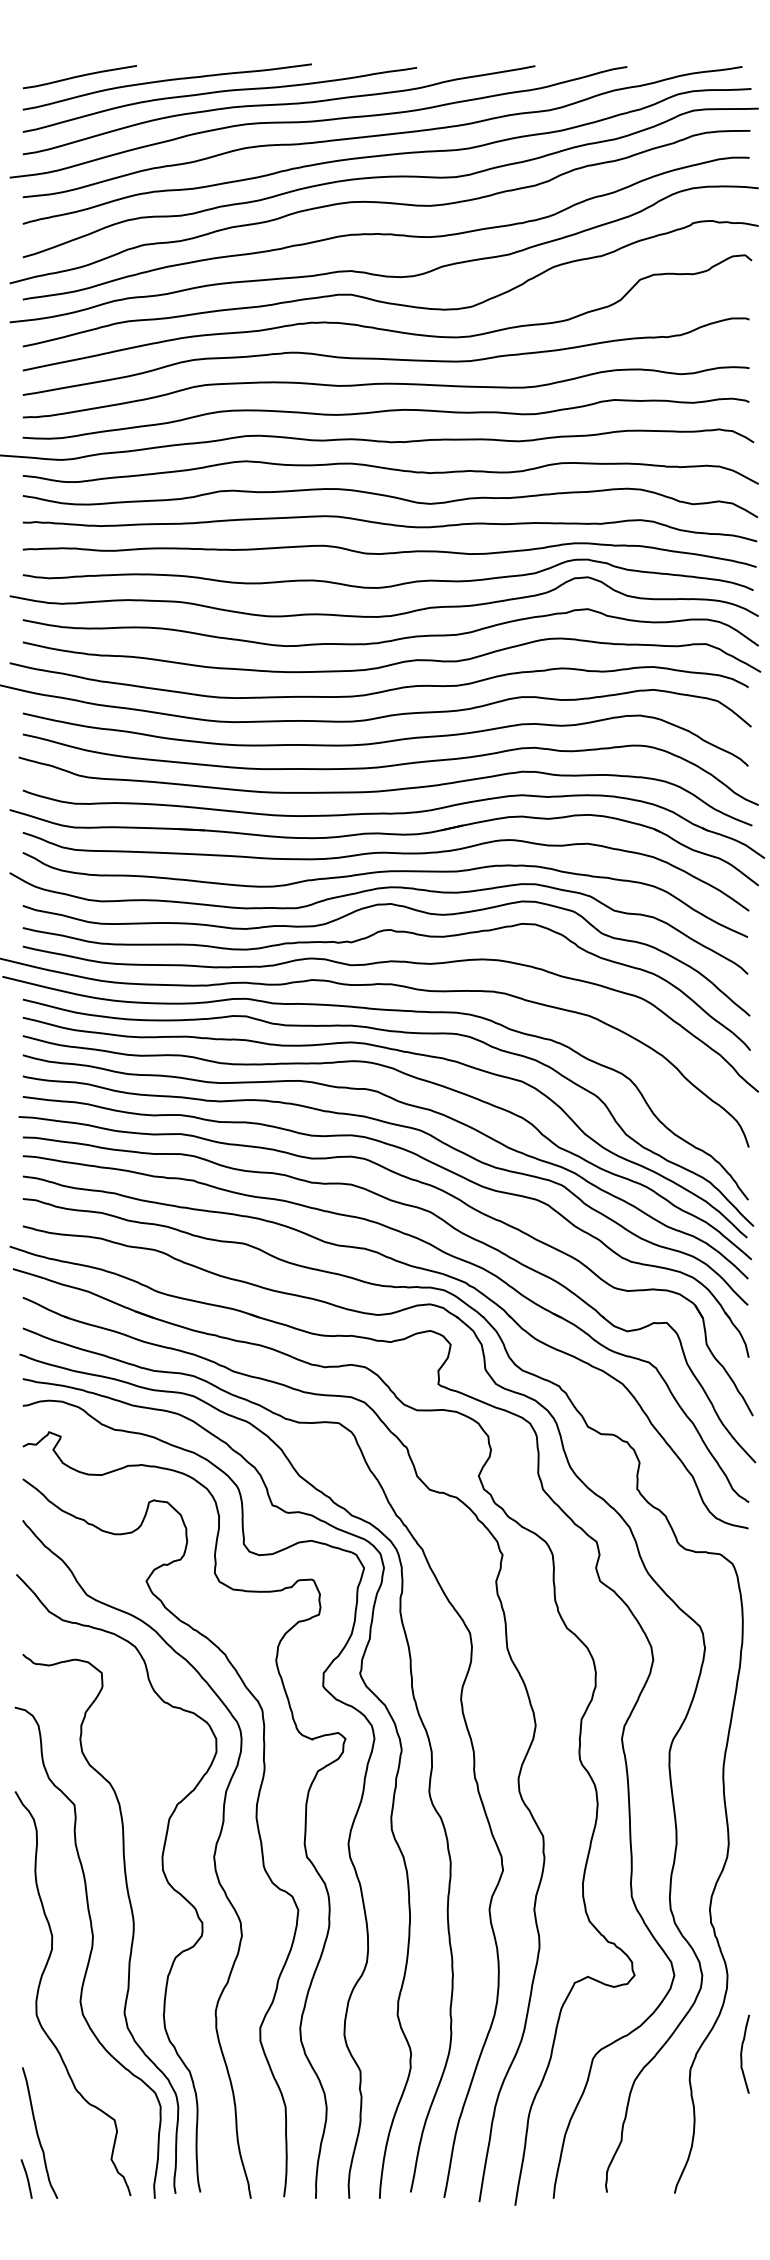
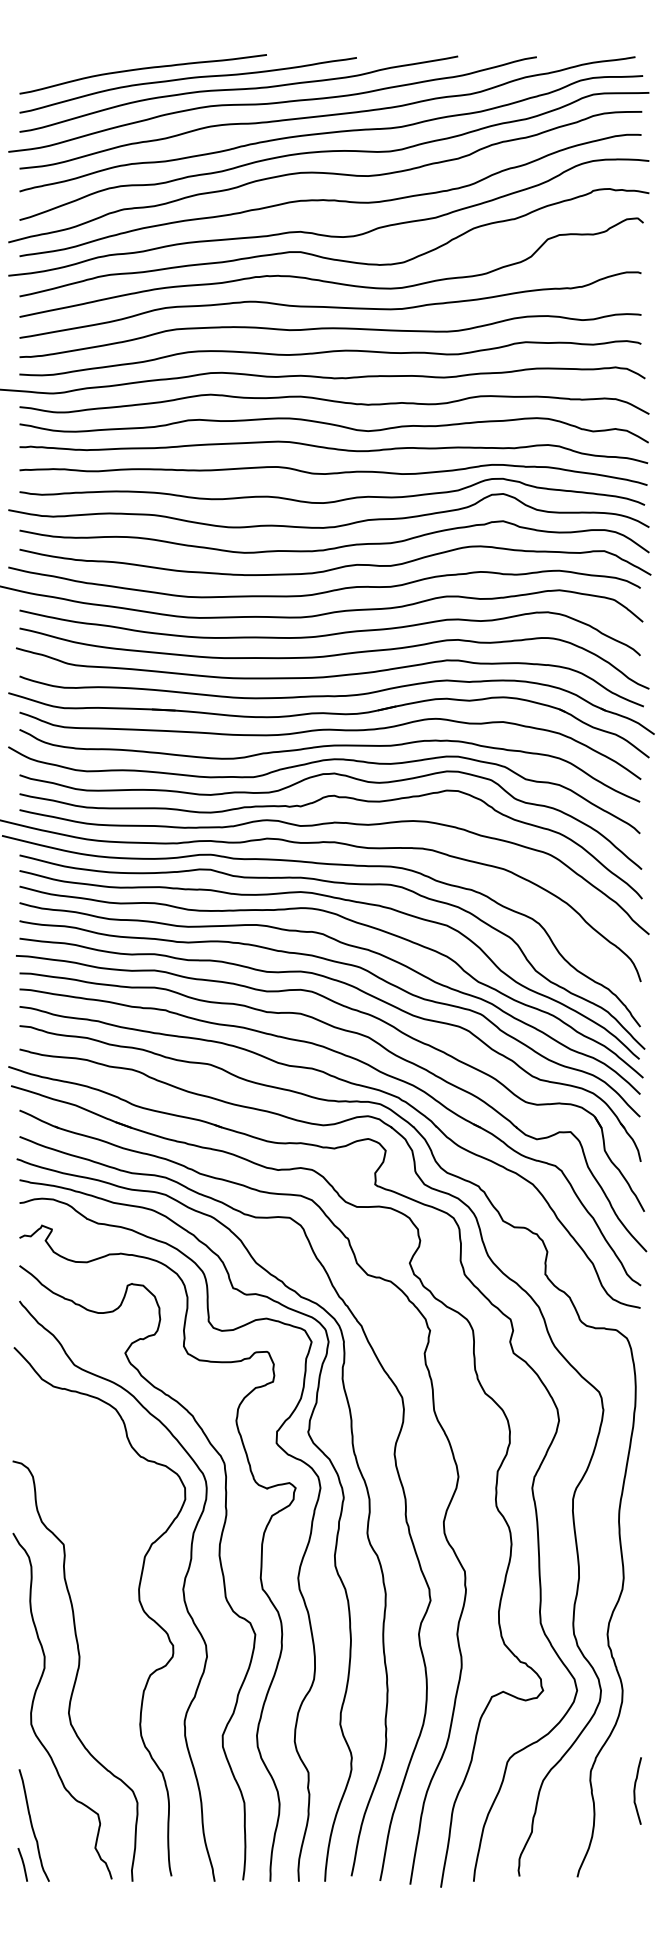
curve: (80, 76) -> (68, 65), removed
curve: (131, 1915) -> (112, 1639), removed
curve: (742, 2053) -> (635, 1790), moved

